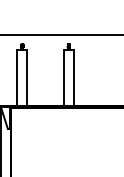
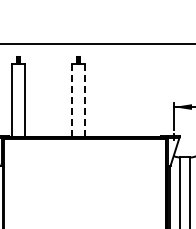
line: (74, 78) -> (85, 100), solid -> dashed
line: (64, 79) -> (72, 101), solid -> dashed

